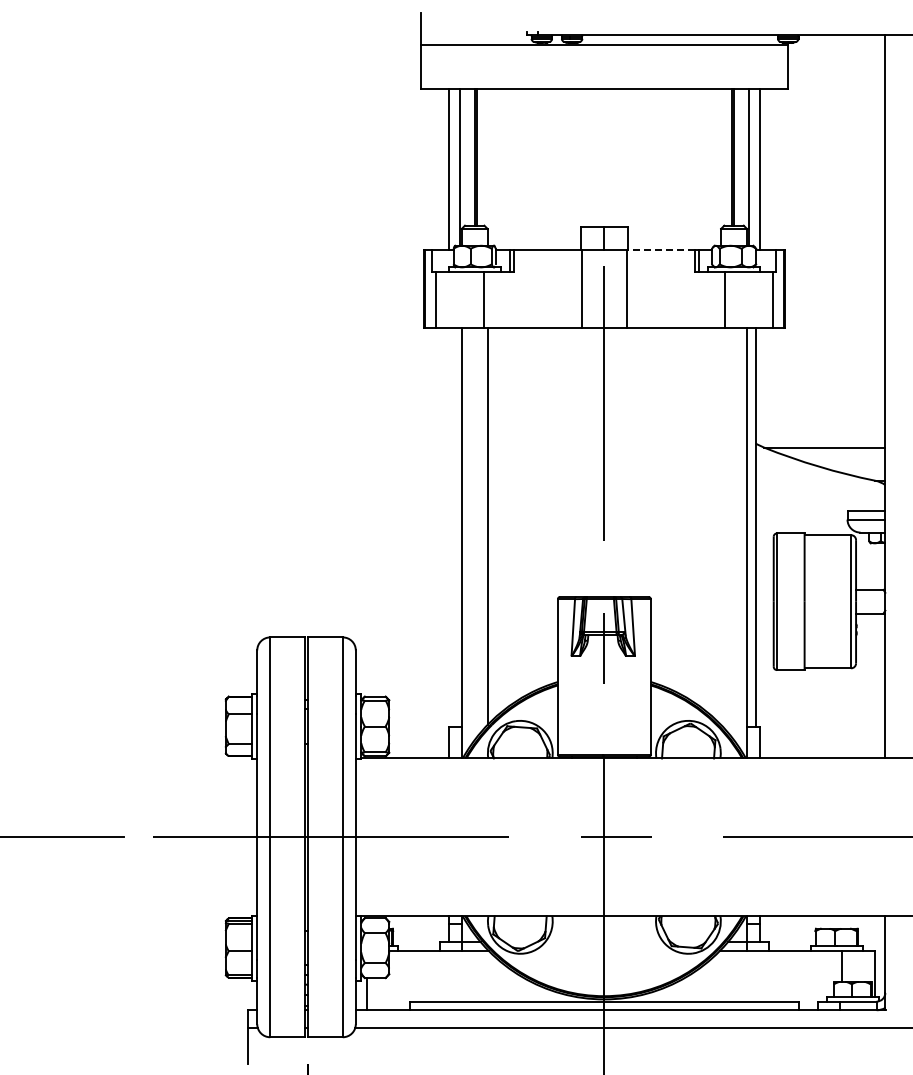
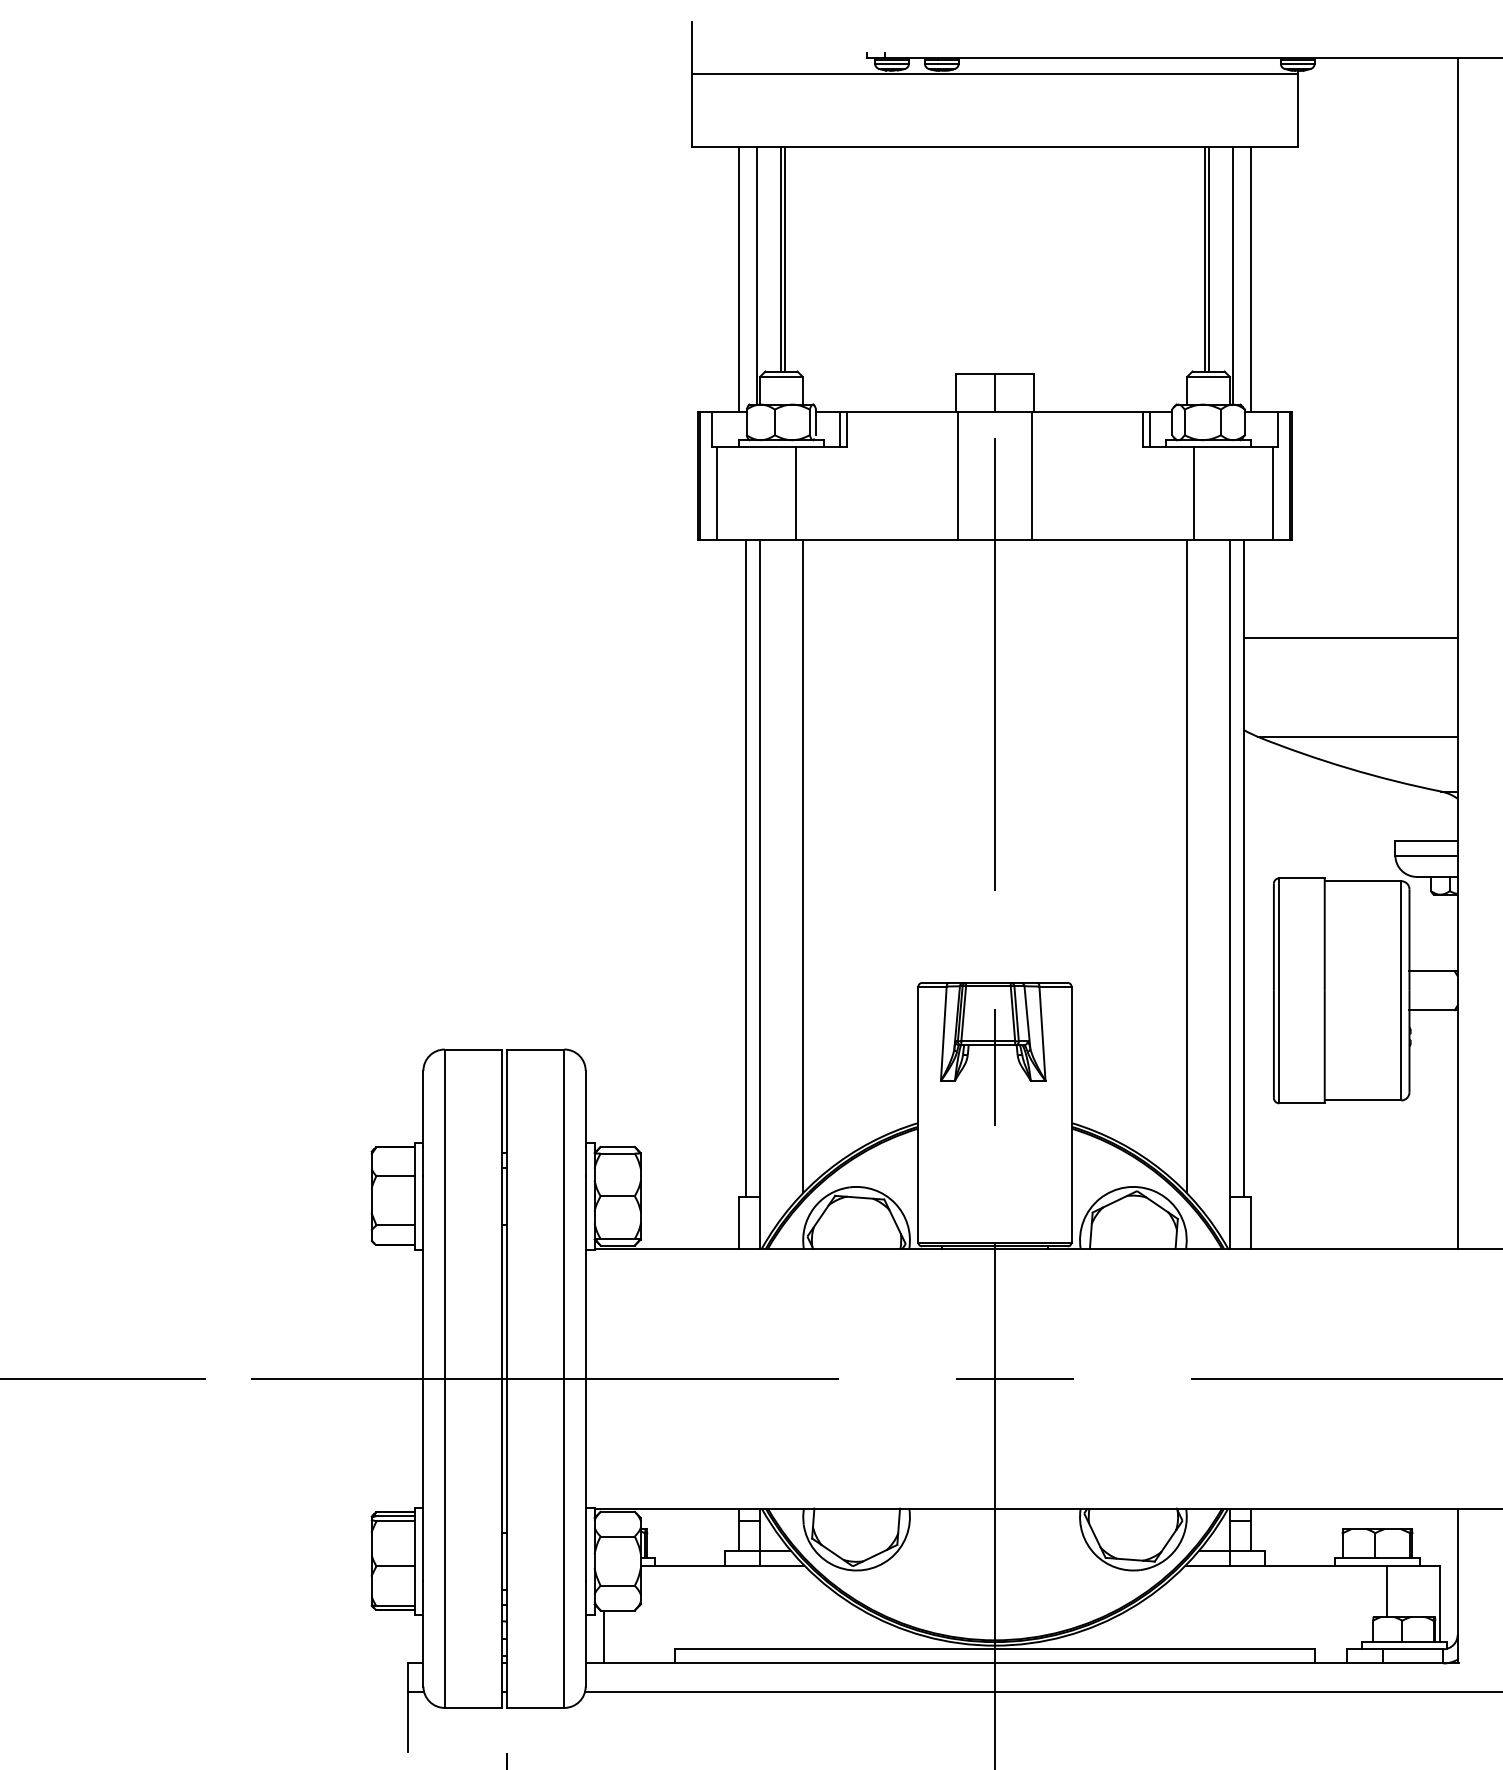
line: (660, 250) -> (1087, 412), dashed -> solid
line: (820, 387) -> (1350, 637), added
line: (721, 525) -> (1187, 865), added
line: (453, 527) -> (746, 868), added

